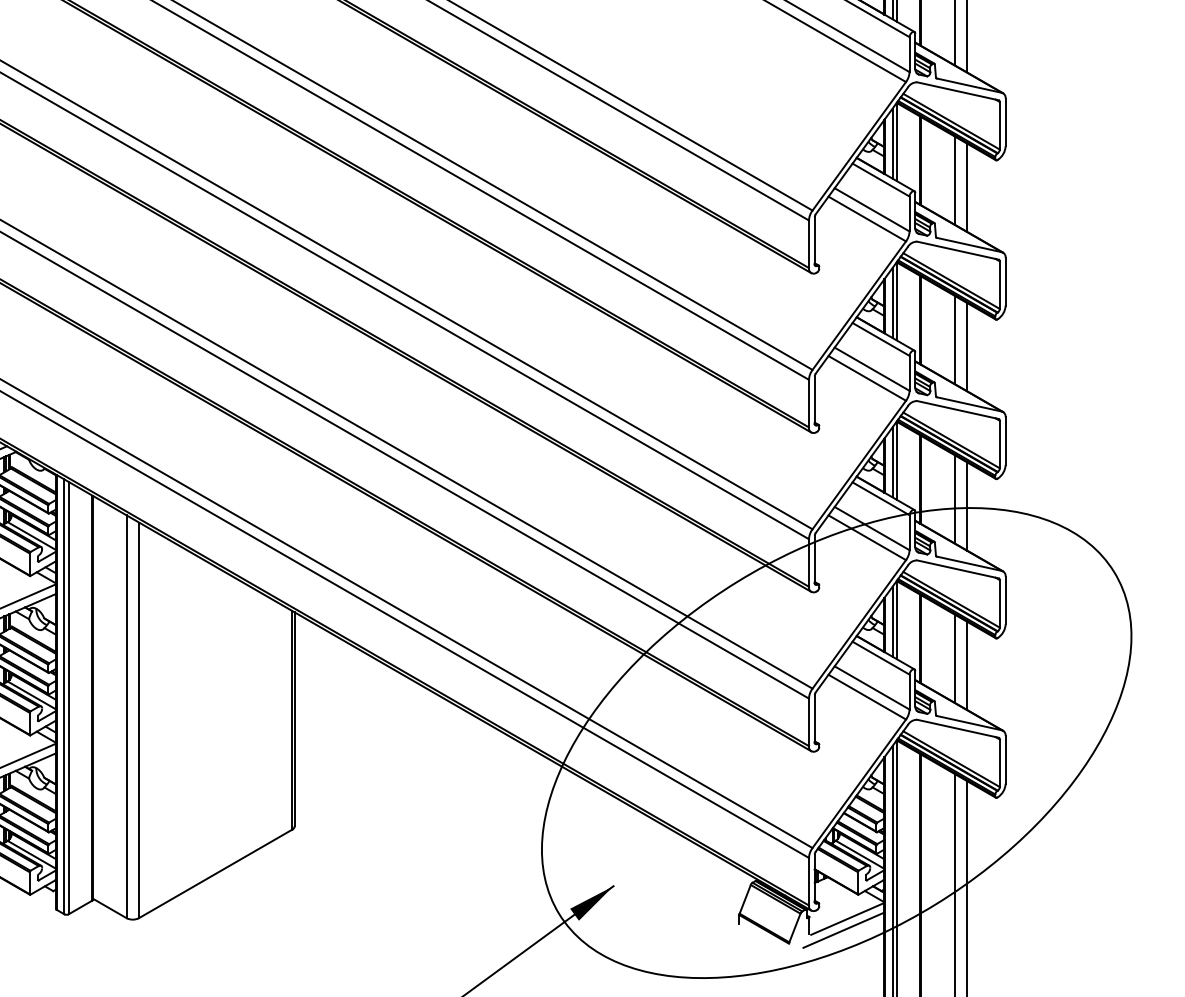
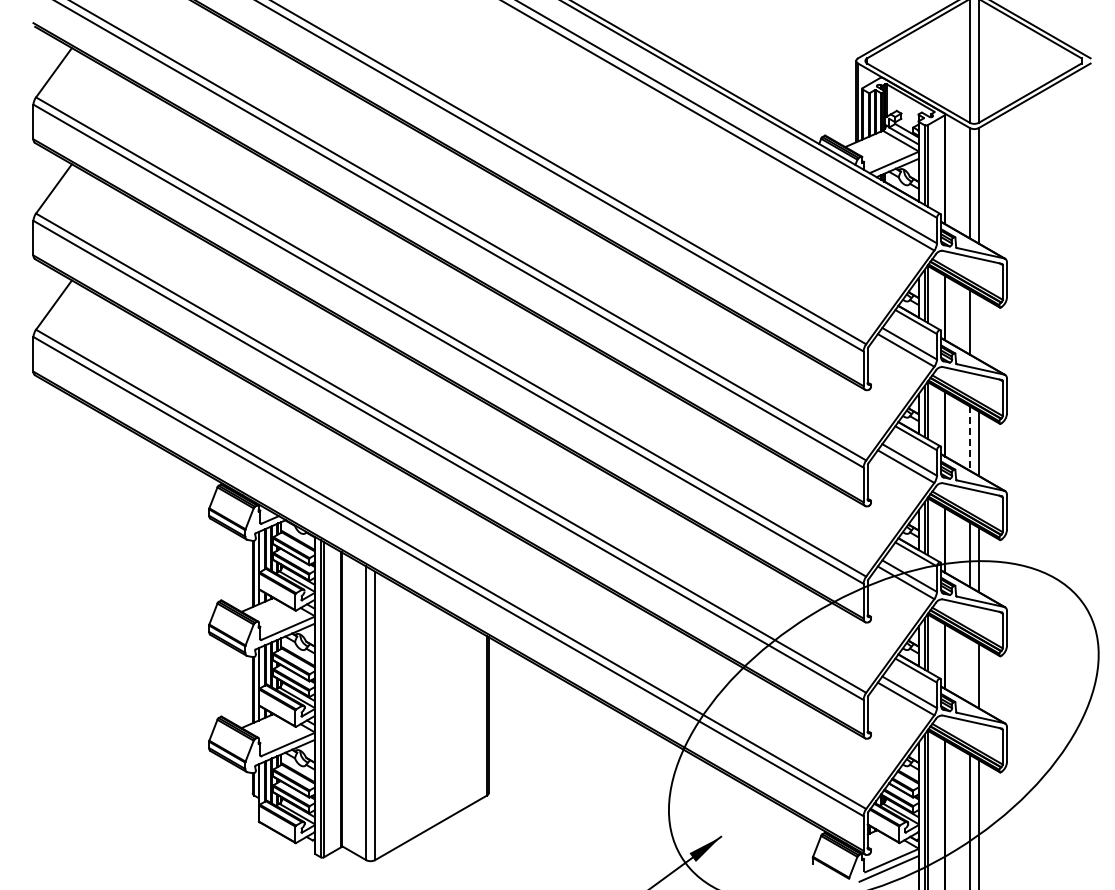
line: (966, 187) -> (978, 327), removed
line: (954, 341) -> (969, 439), solid -> dashed
line: (954, 658) -> (969, 670), removed

